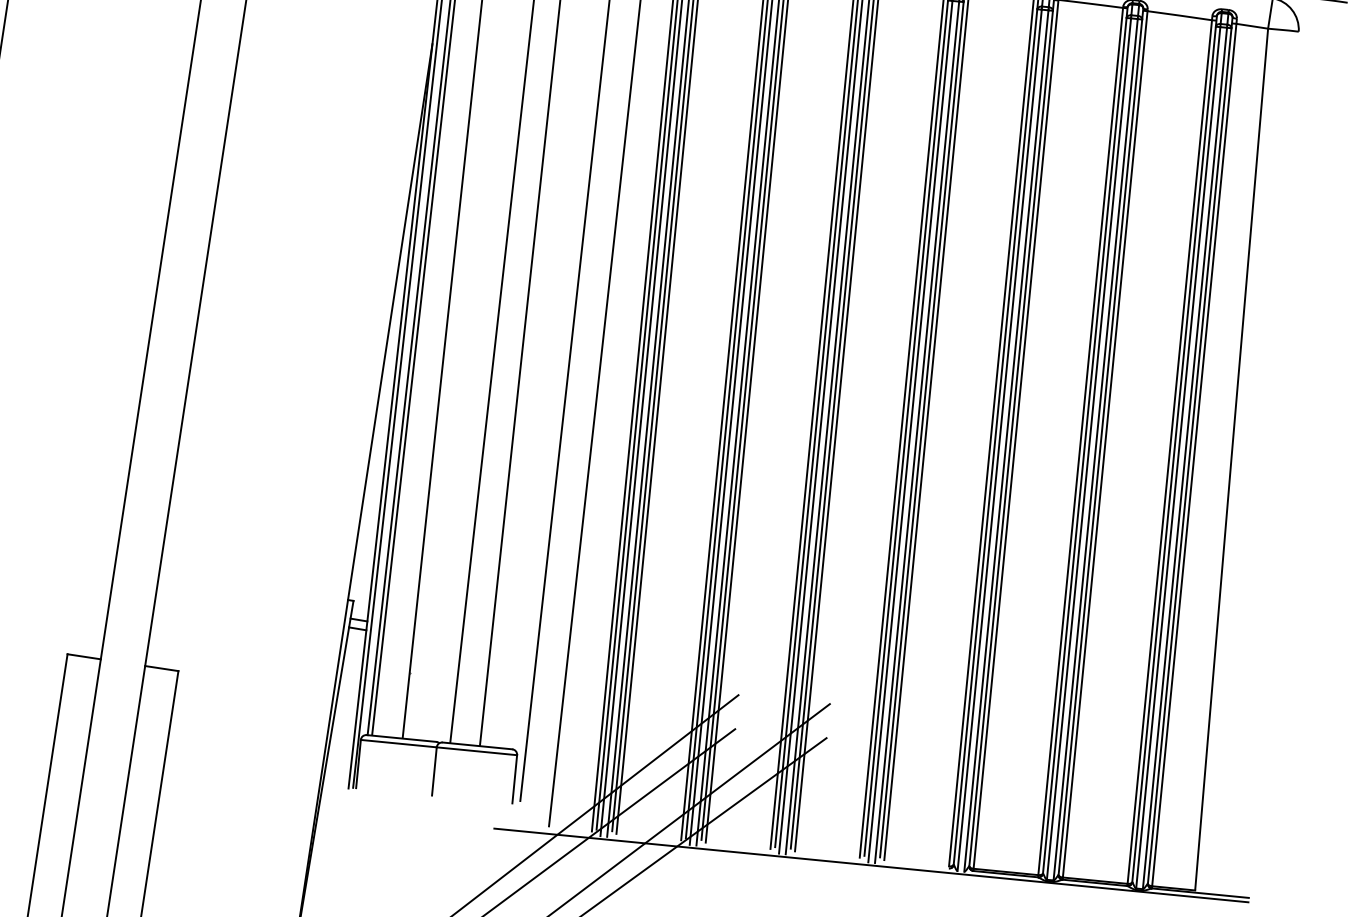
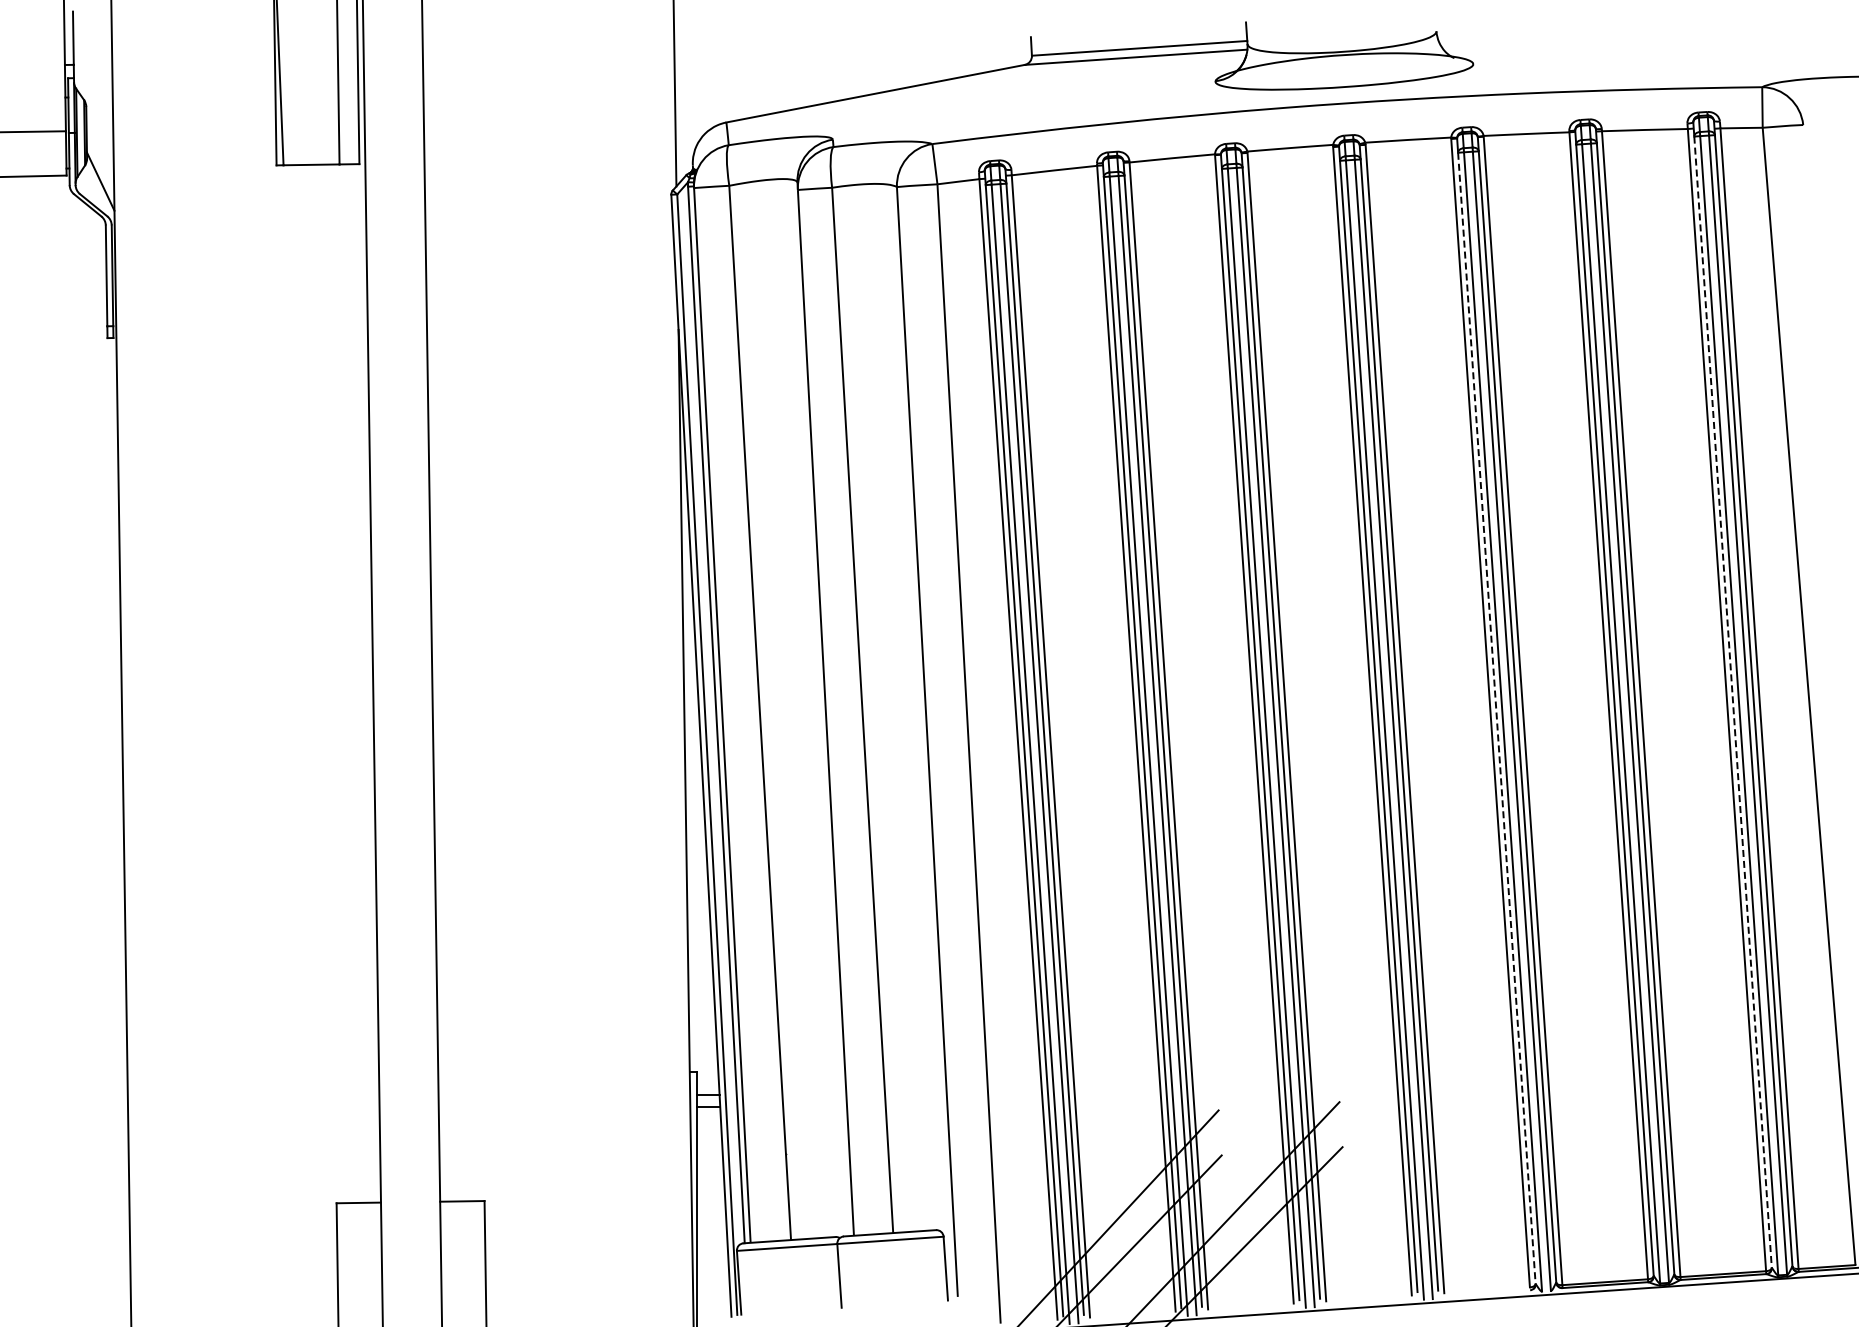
line: (995, 436) -> (1496, 718), solid -> dashed
line: (1174, 454) -> (1733, 702), solid -> dashed

